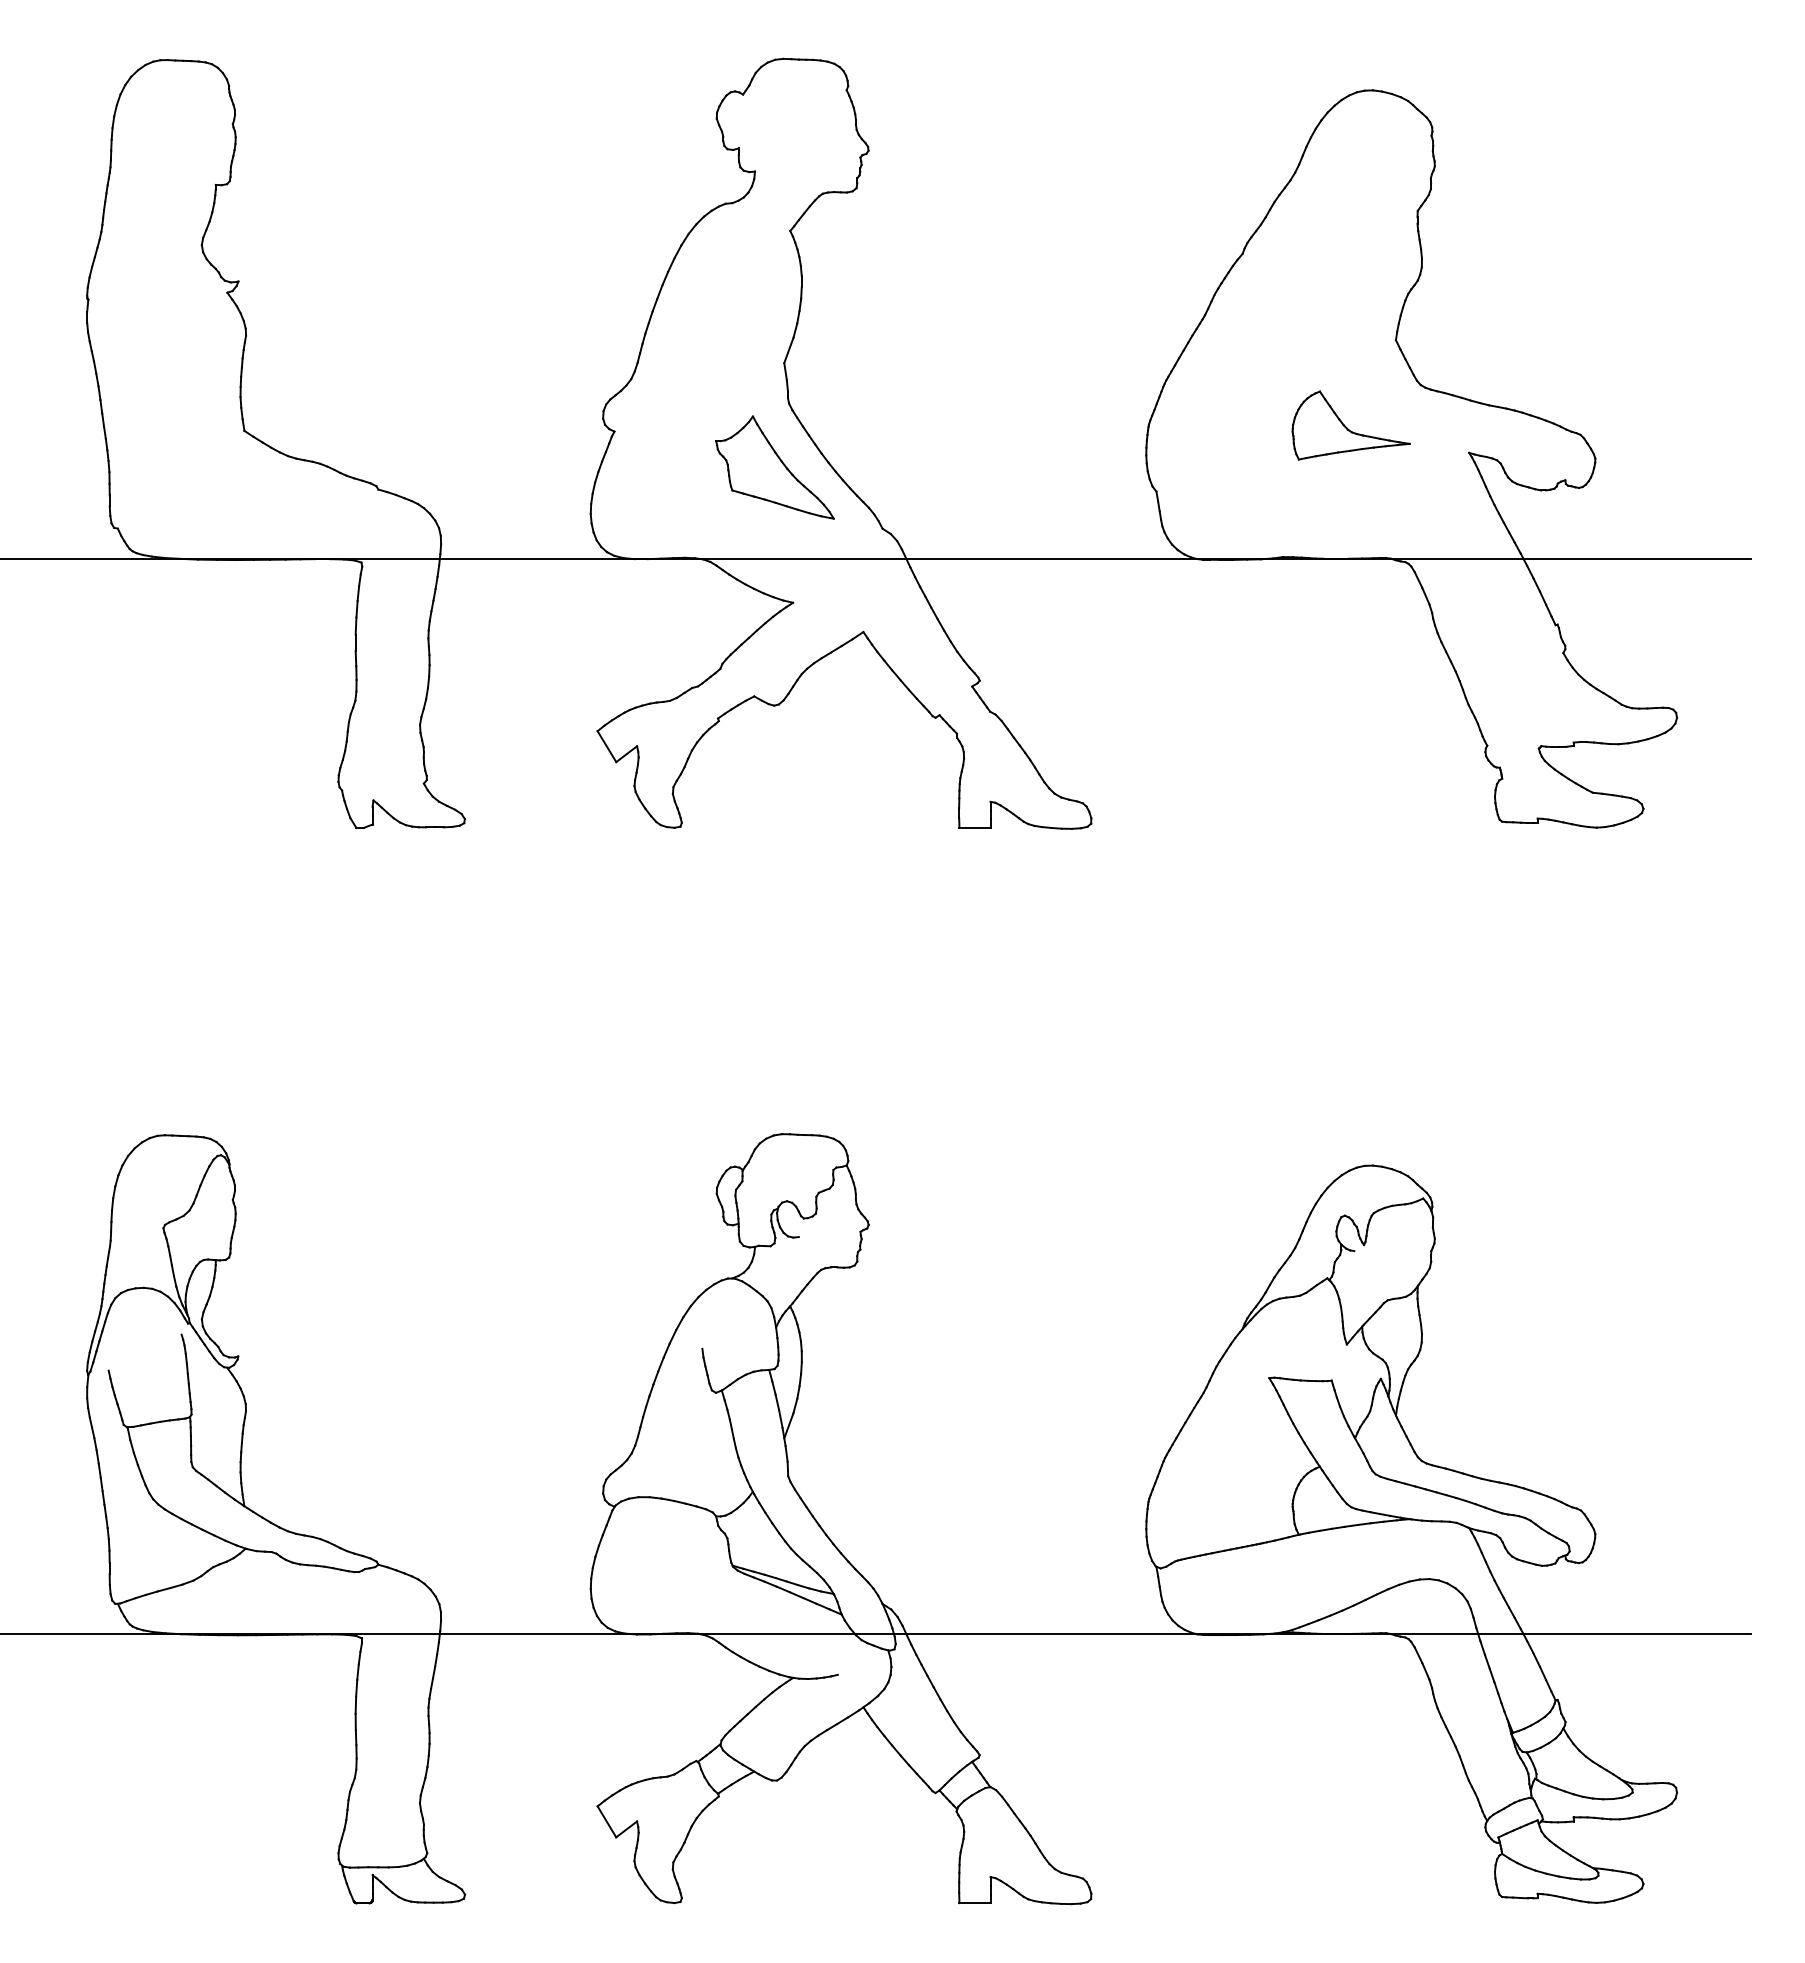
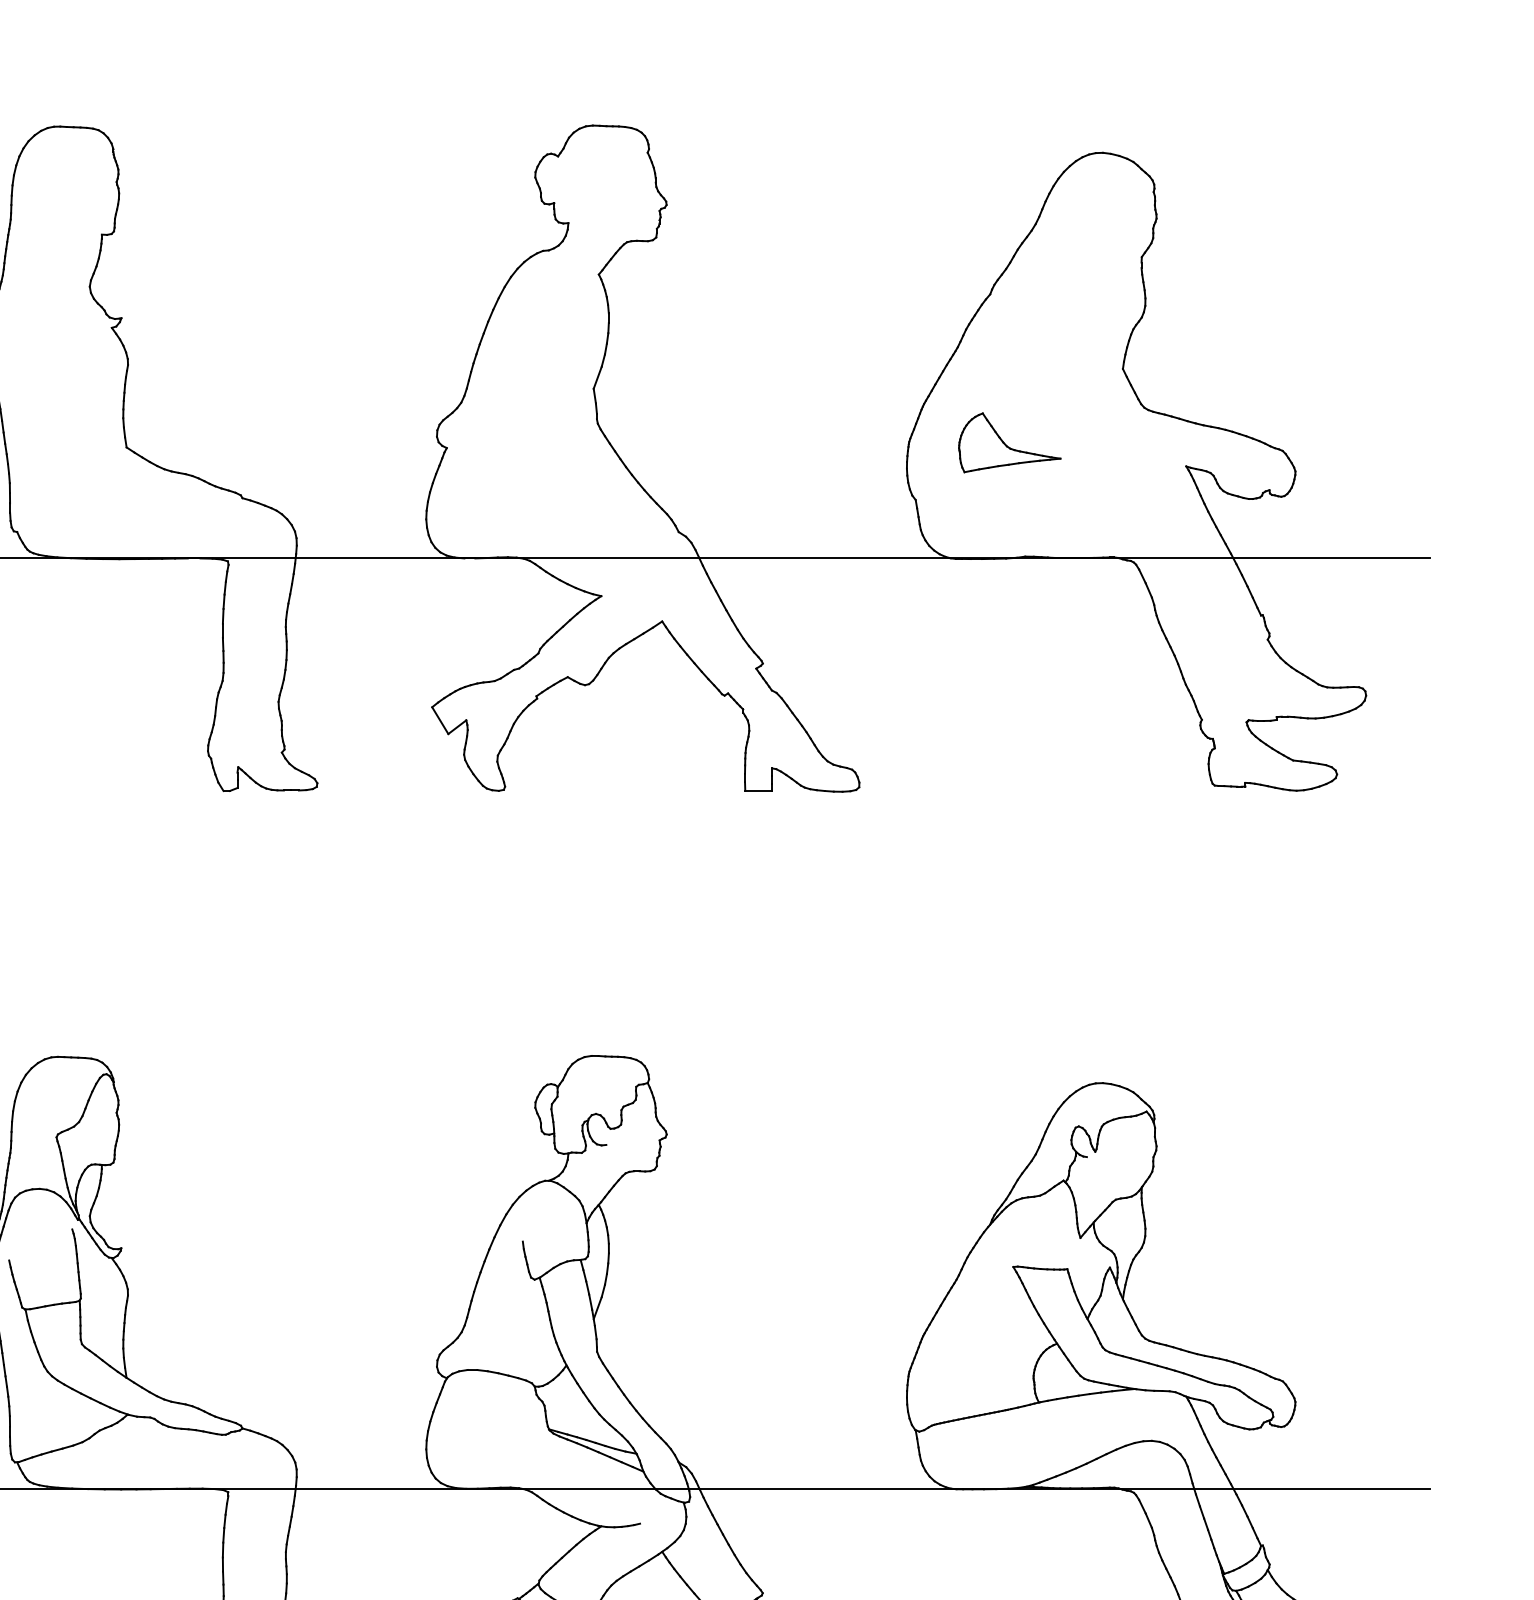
part: (1350, 425) -> (1009, 442), moved
part: (774, 467) -> (585, 479), removed

